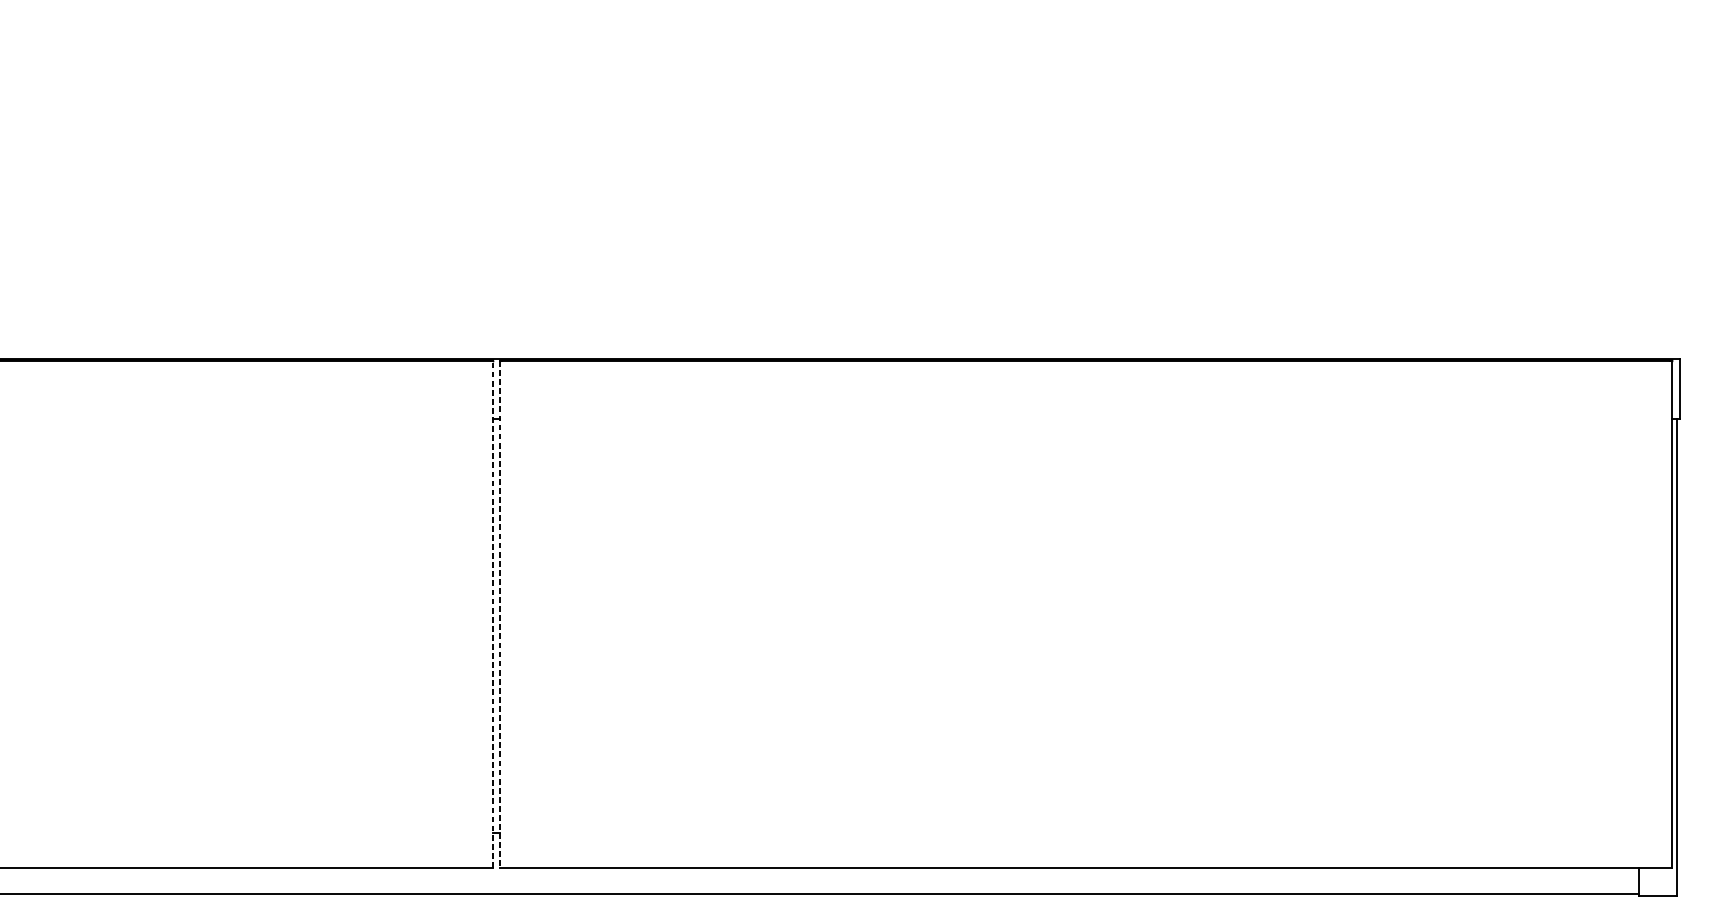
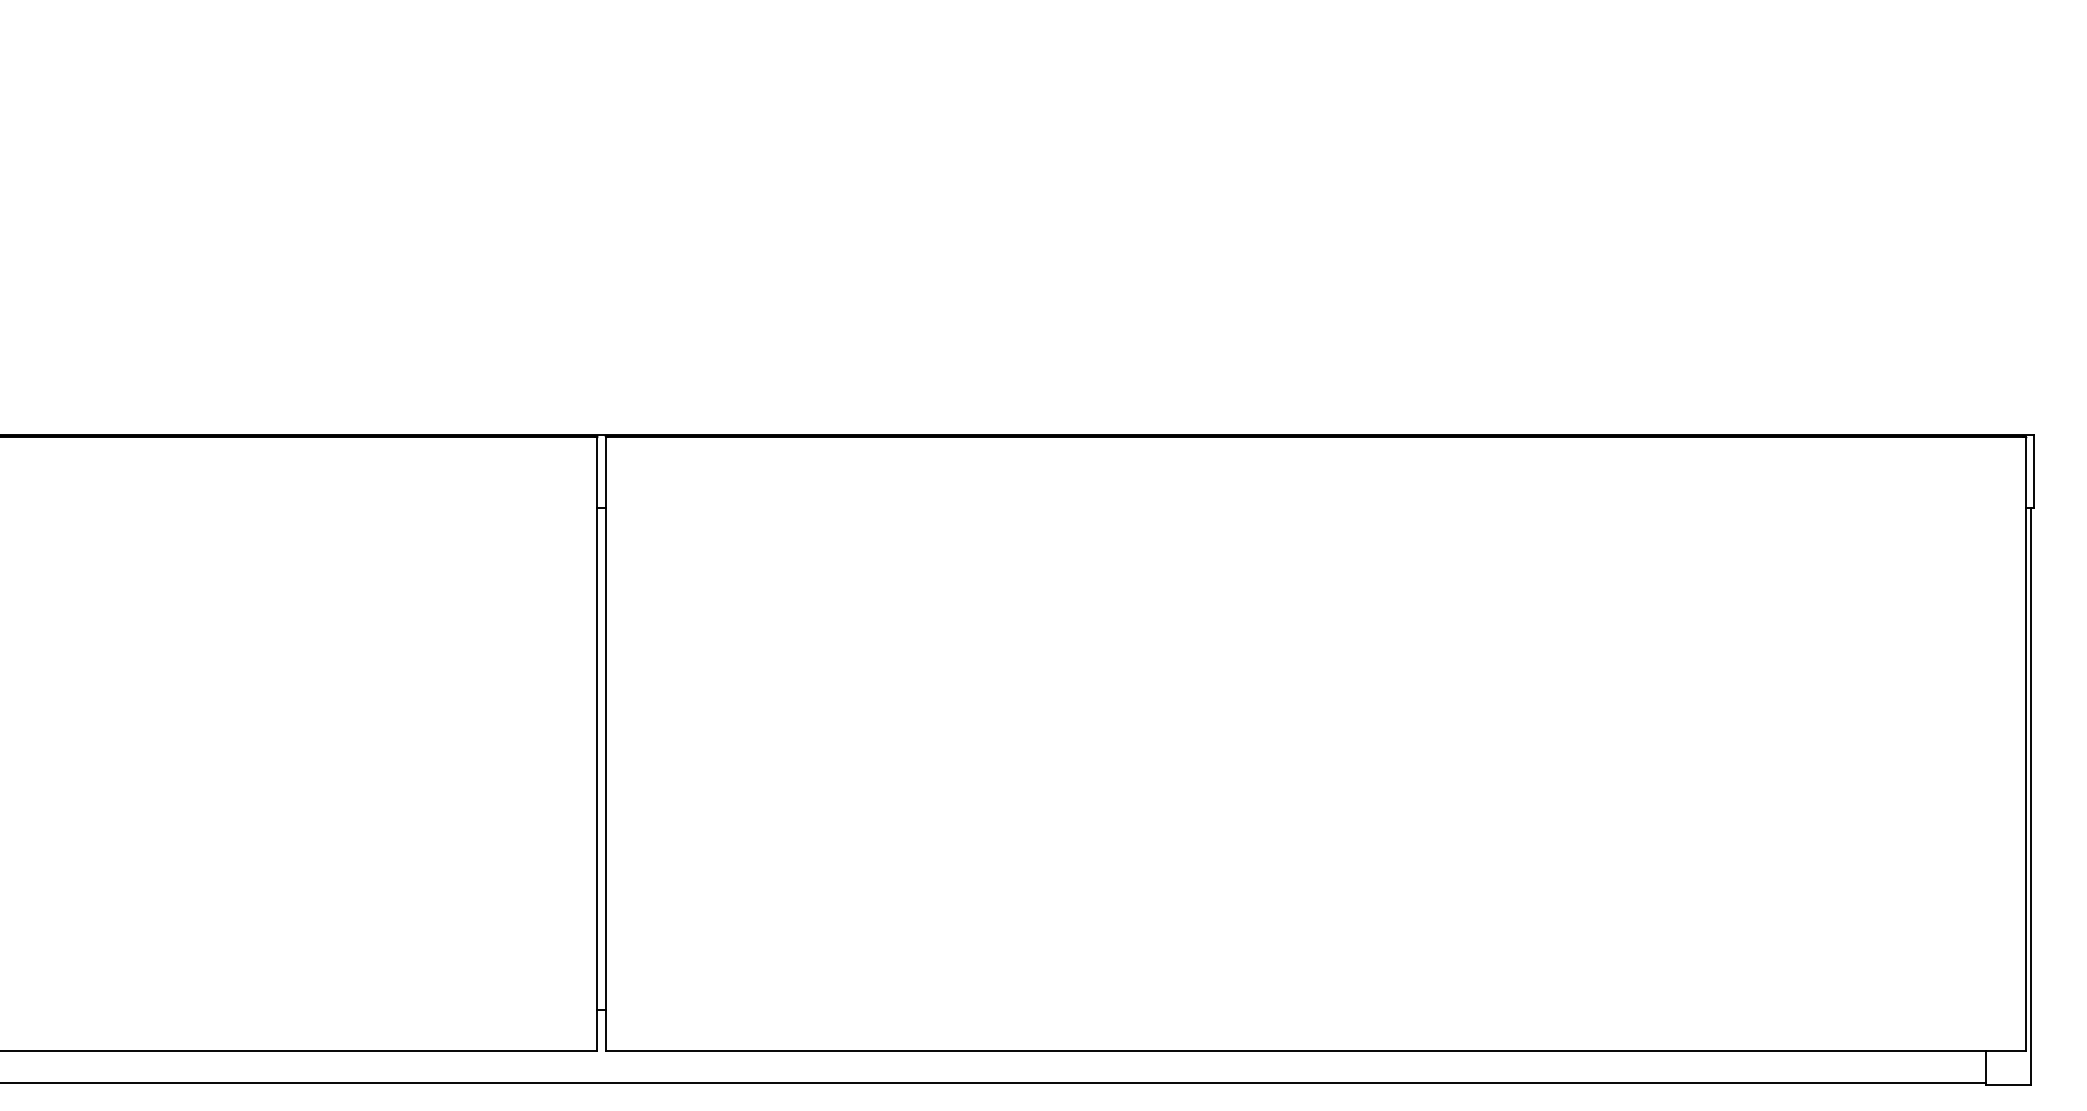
line: (493, 614) -> (597, 744), dashed -> solid
line: (499, 614) -> (605, 744), dashed -> solid

